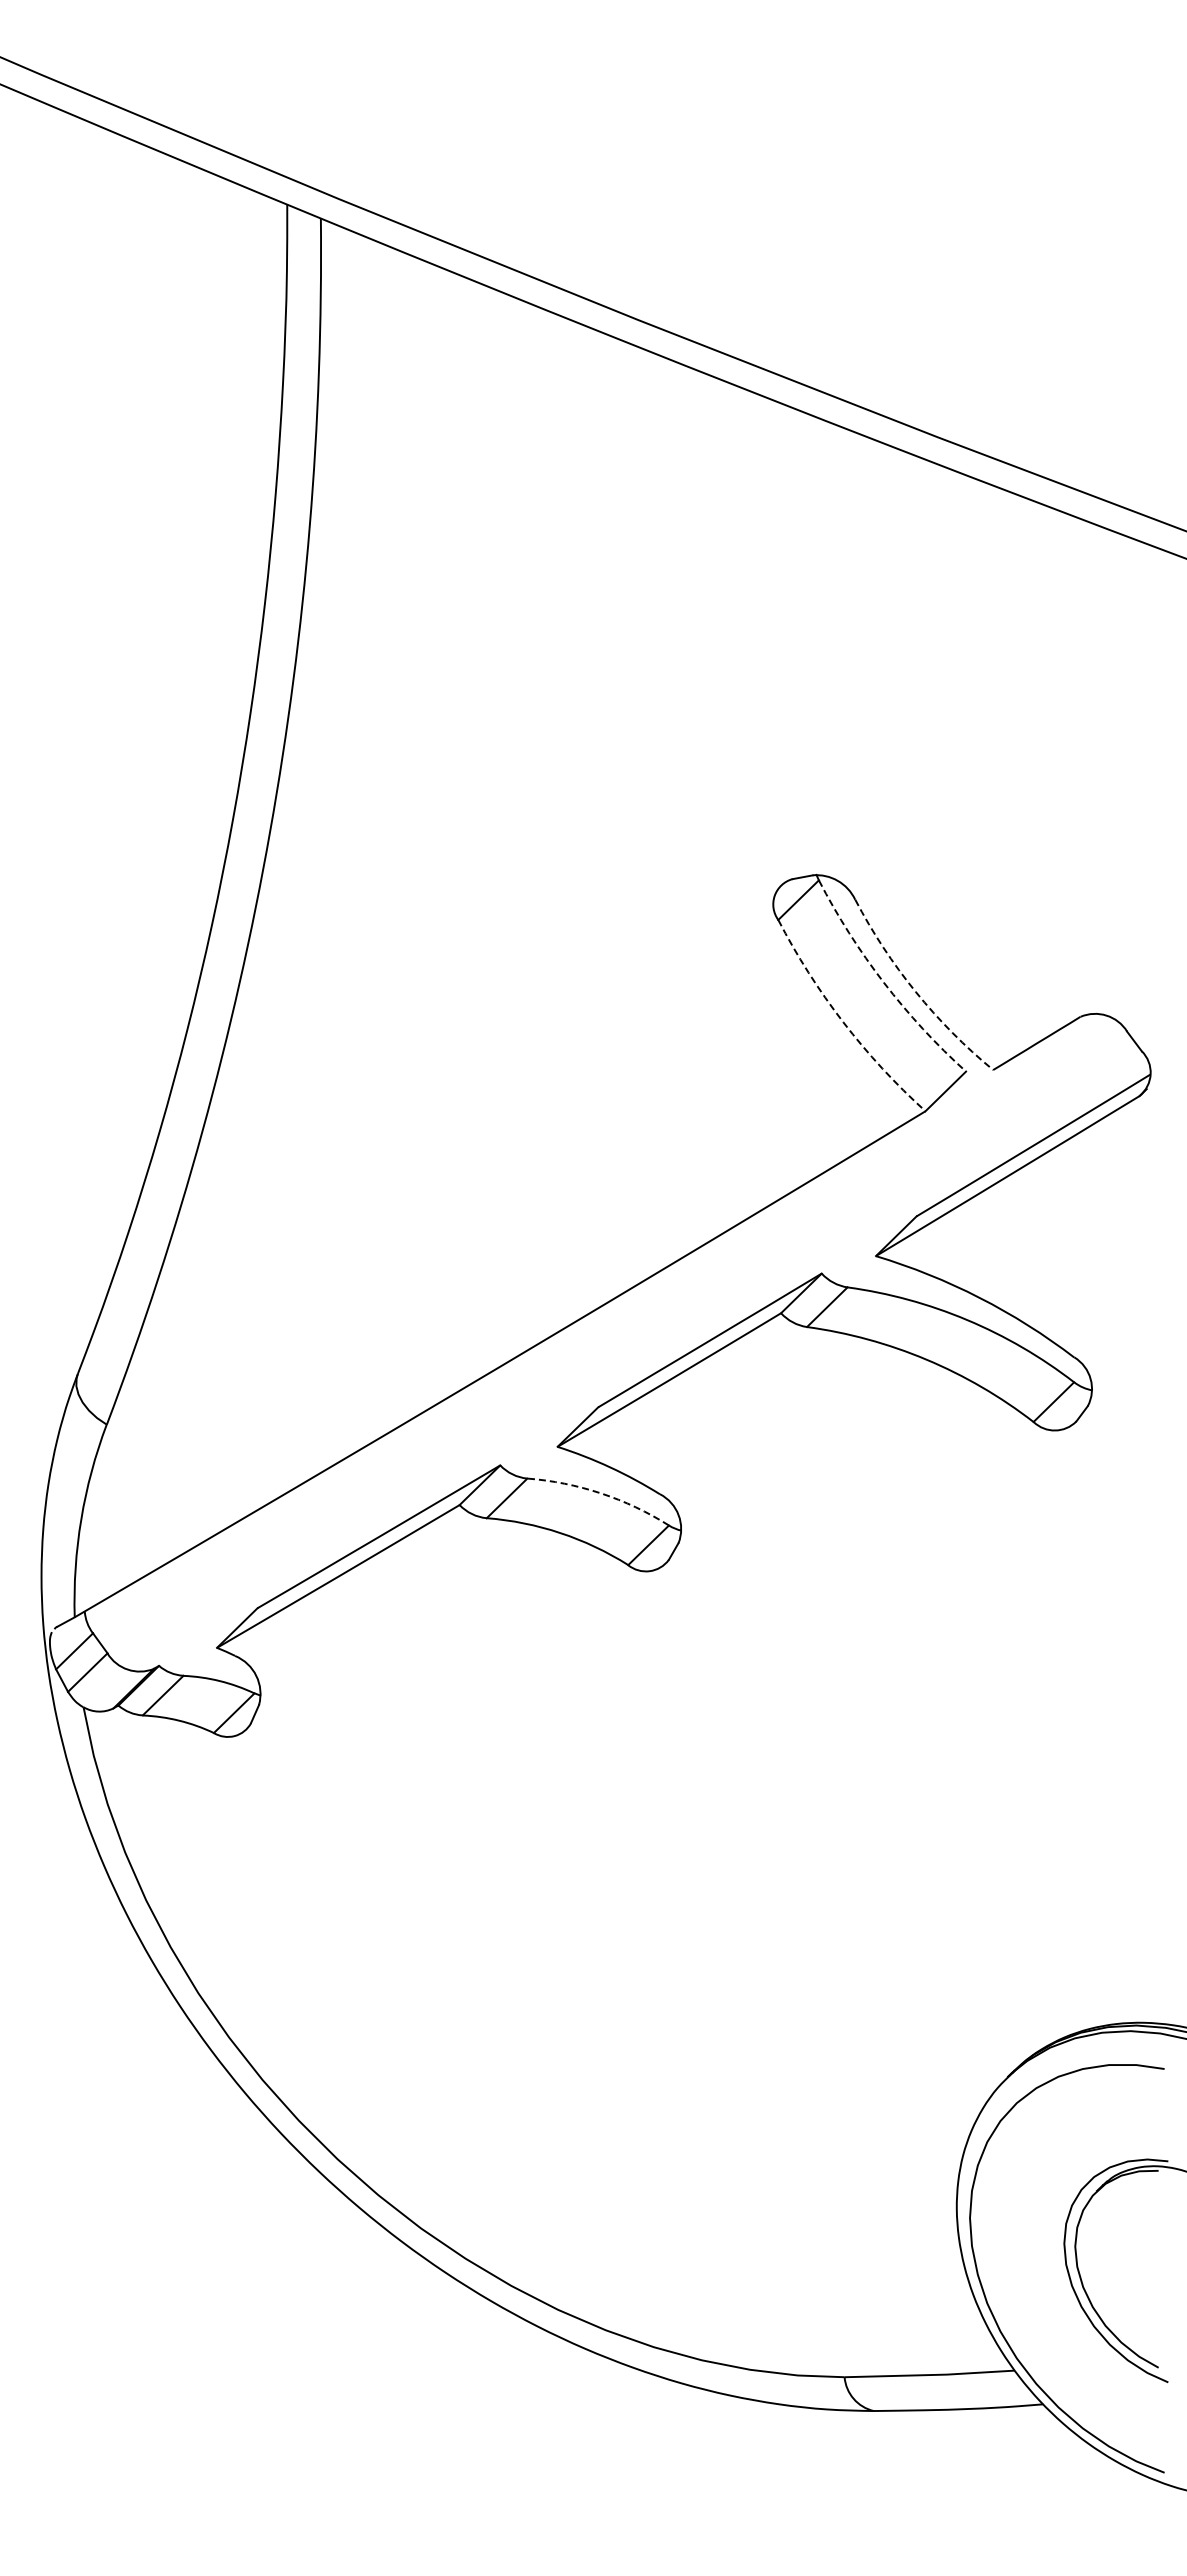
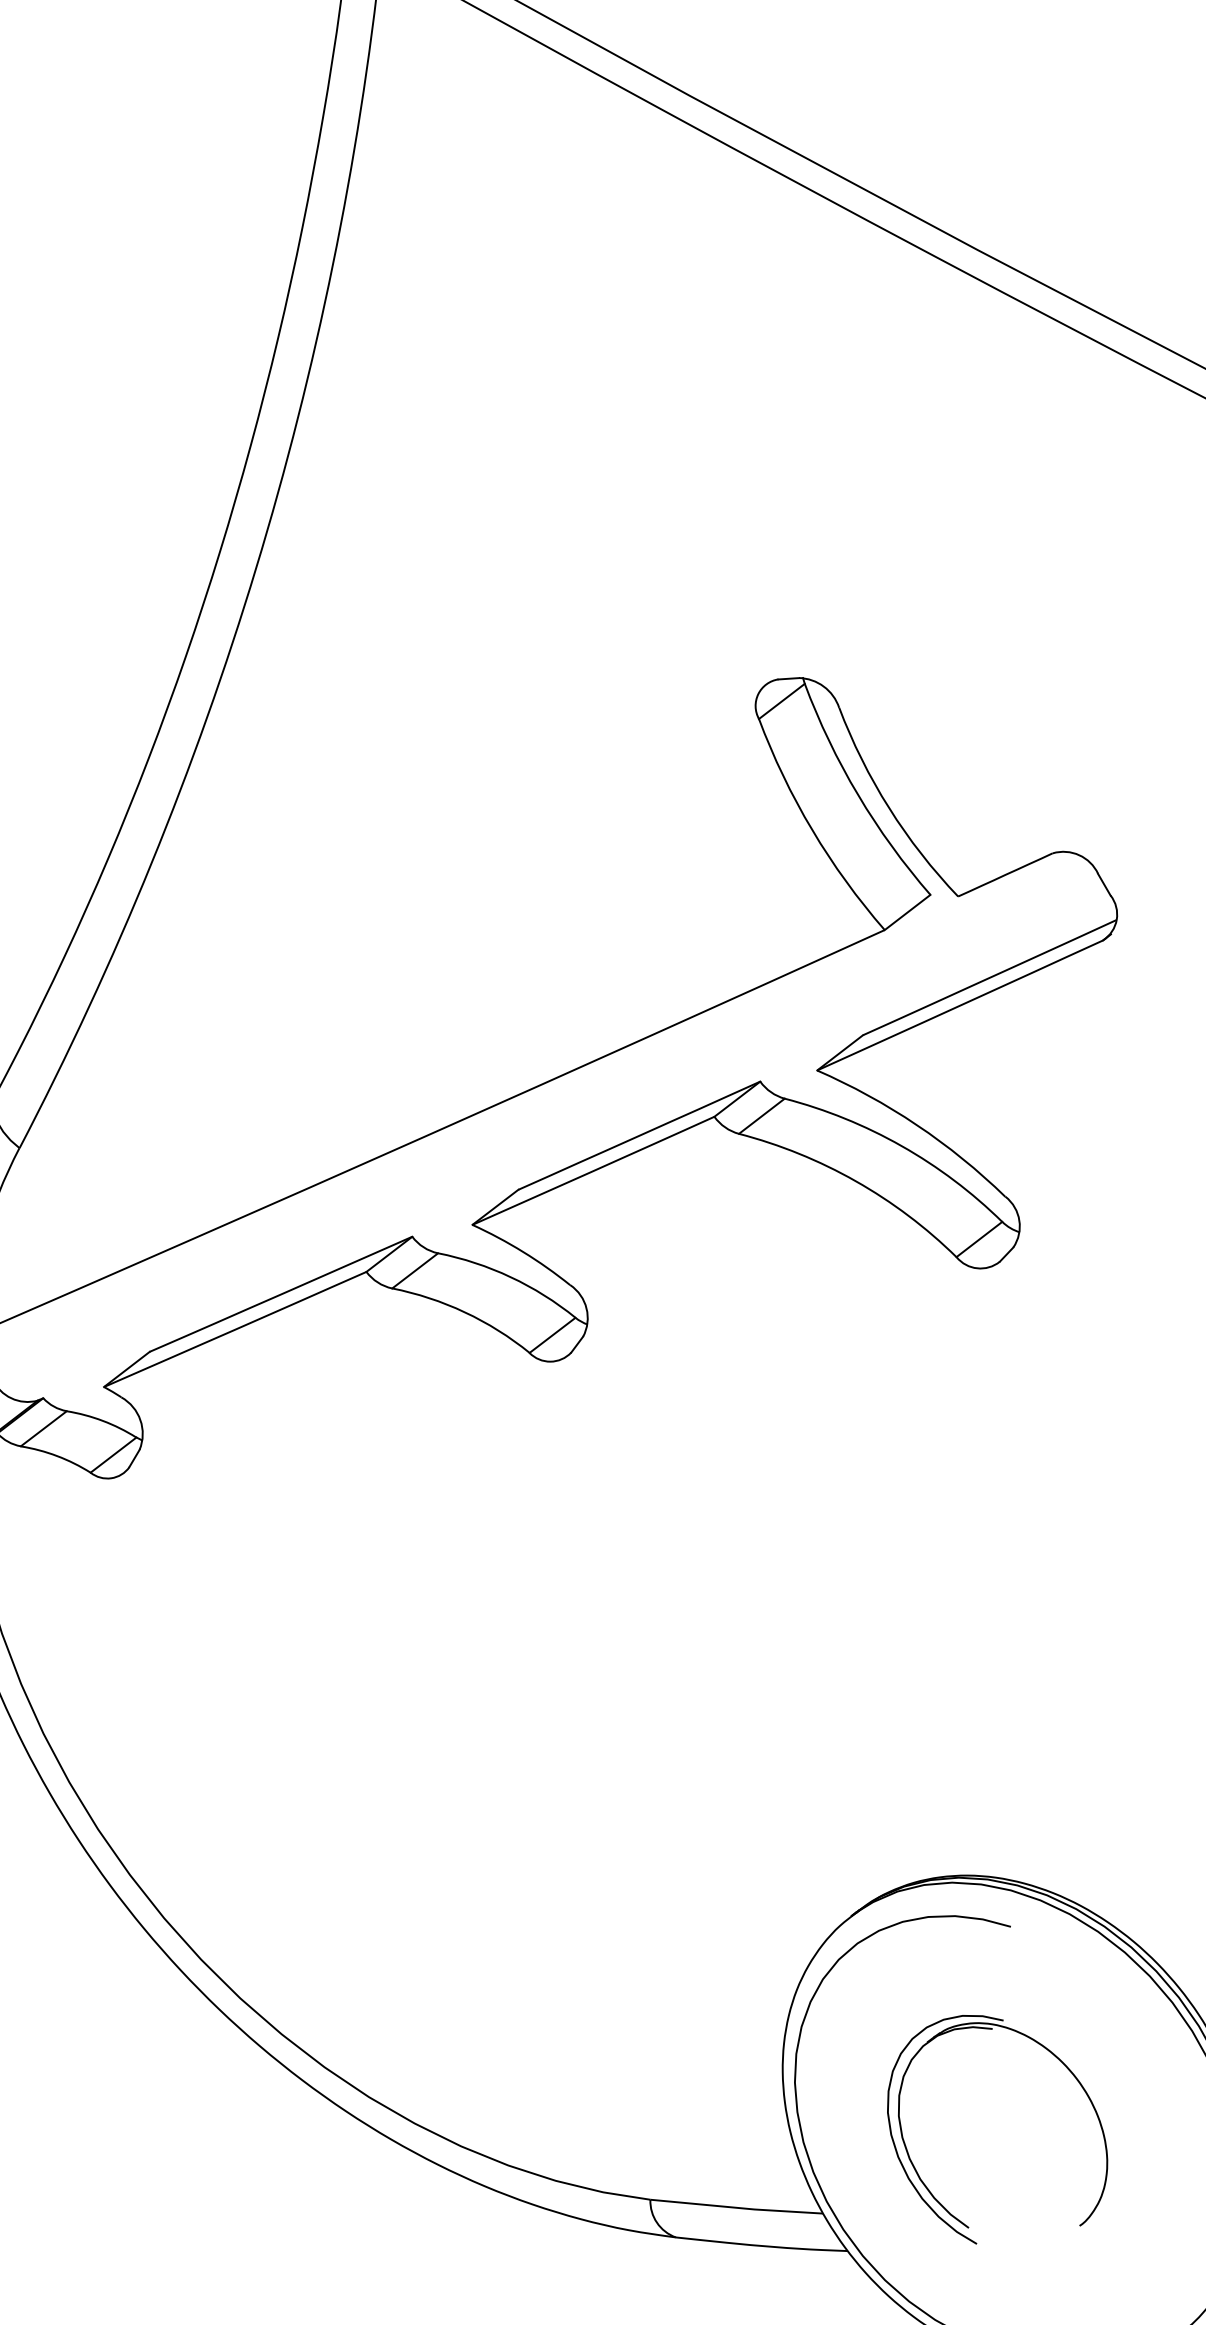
arc: (883, 982) -> (857, 794), dashed -> solid
arc: (915, 991) -> (889, 807), dashed -> solid
arc: (843, 1022) -> (812, 830), dashed -> solid
arc: (601, 1493) -> (511, 1277), dashed -> solid

